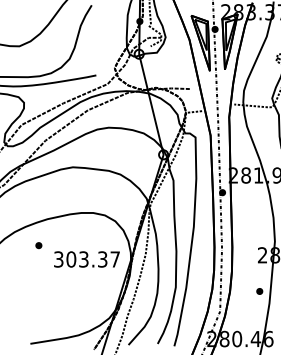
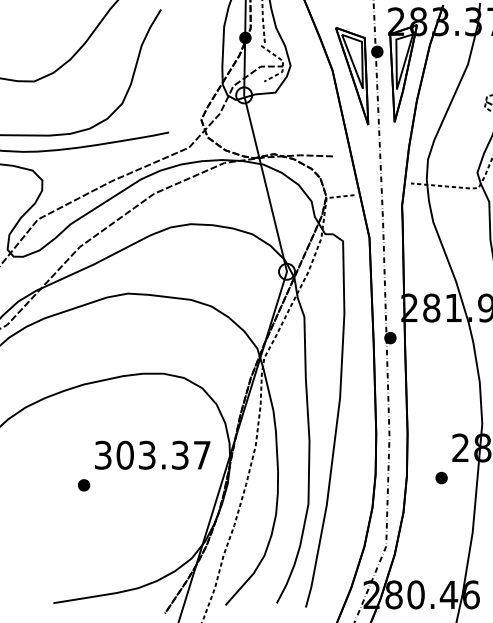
part: (38, 245) -> (83, 485), moved
part: (259, 291) -> (441, 478), moved

